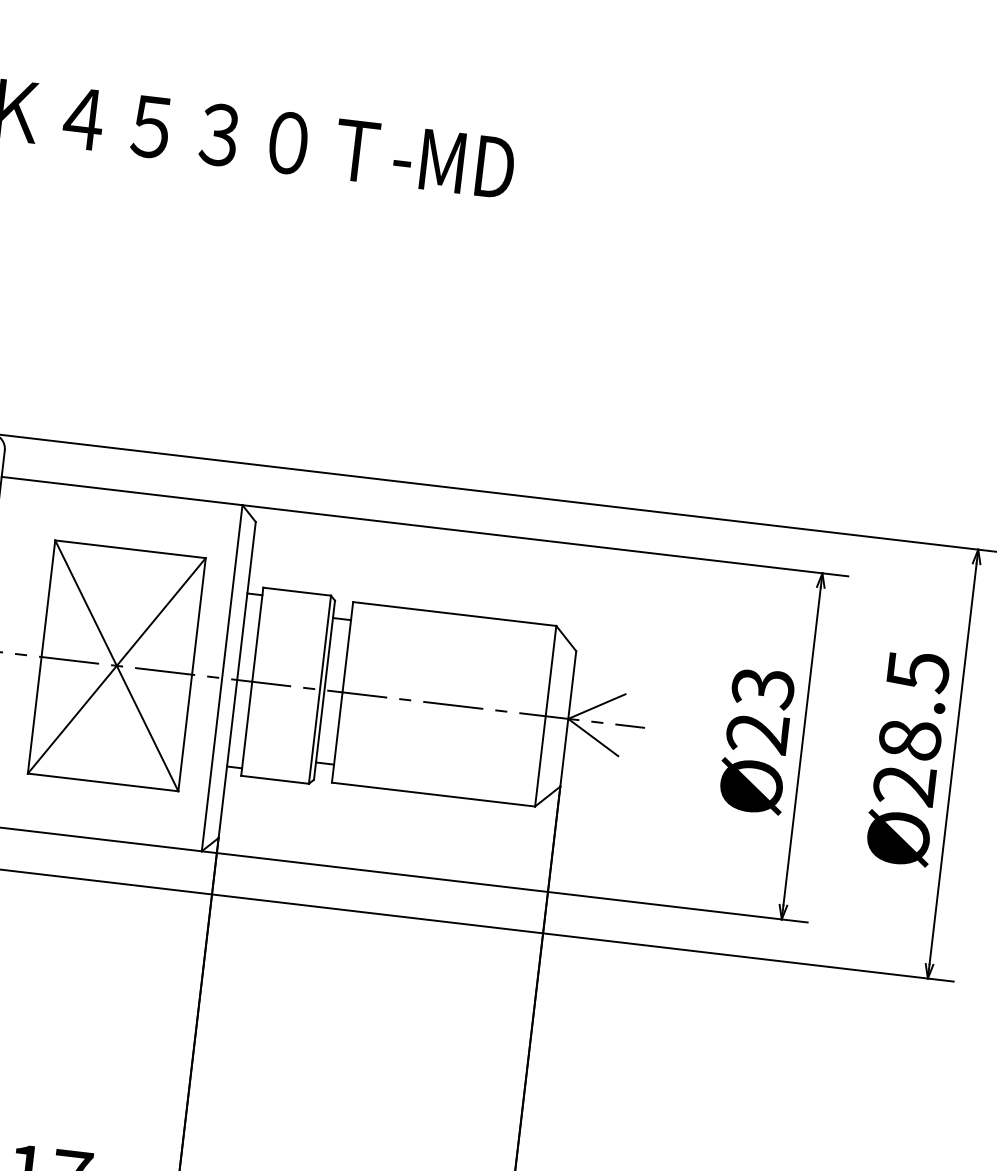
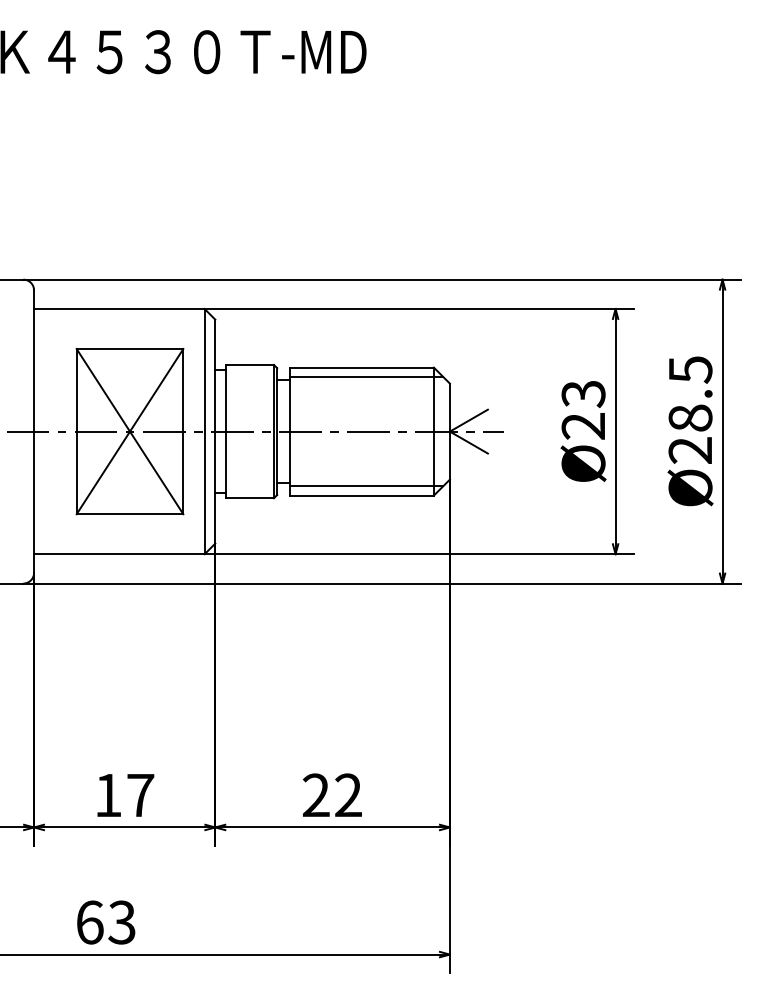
line: (459, 627) -> (366, 376), added
line: (441, 782) -> (366, 486), added

